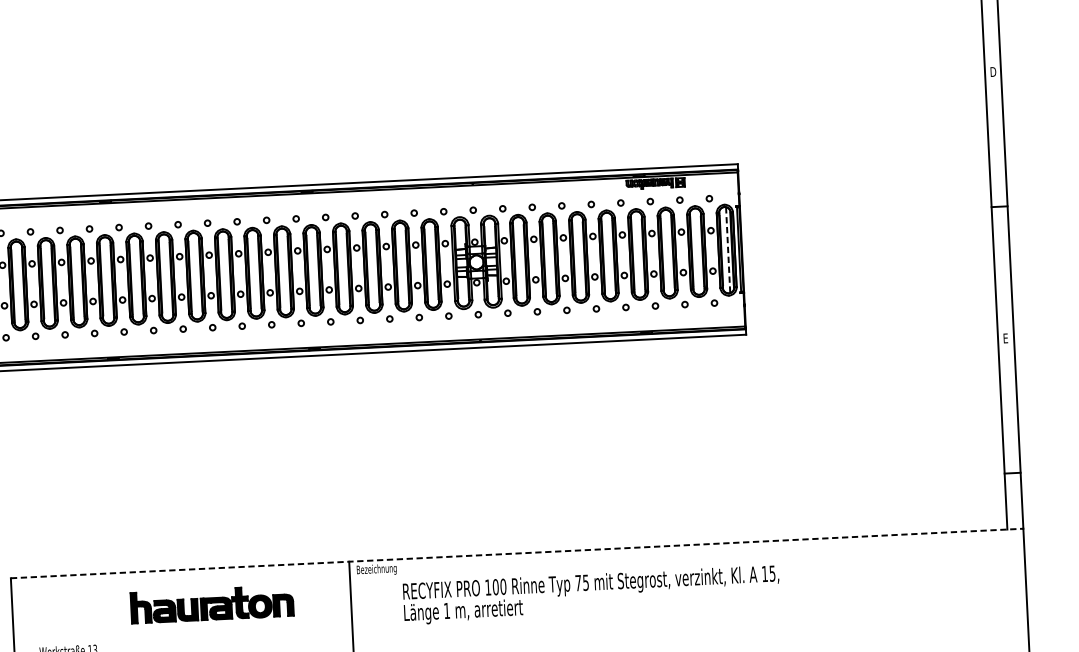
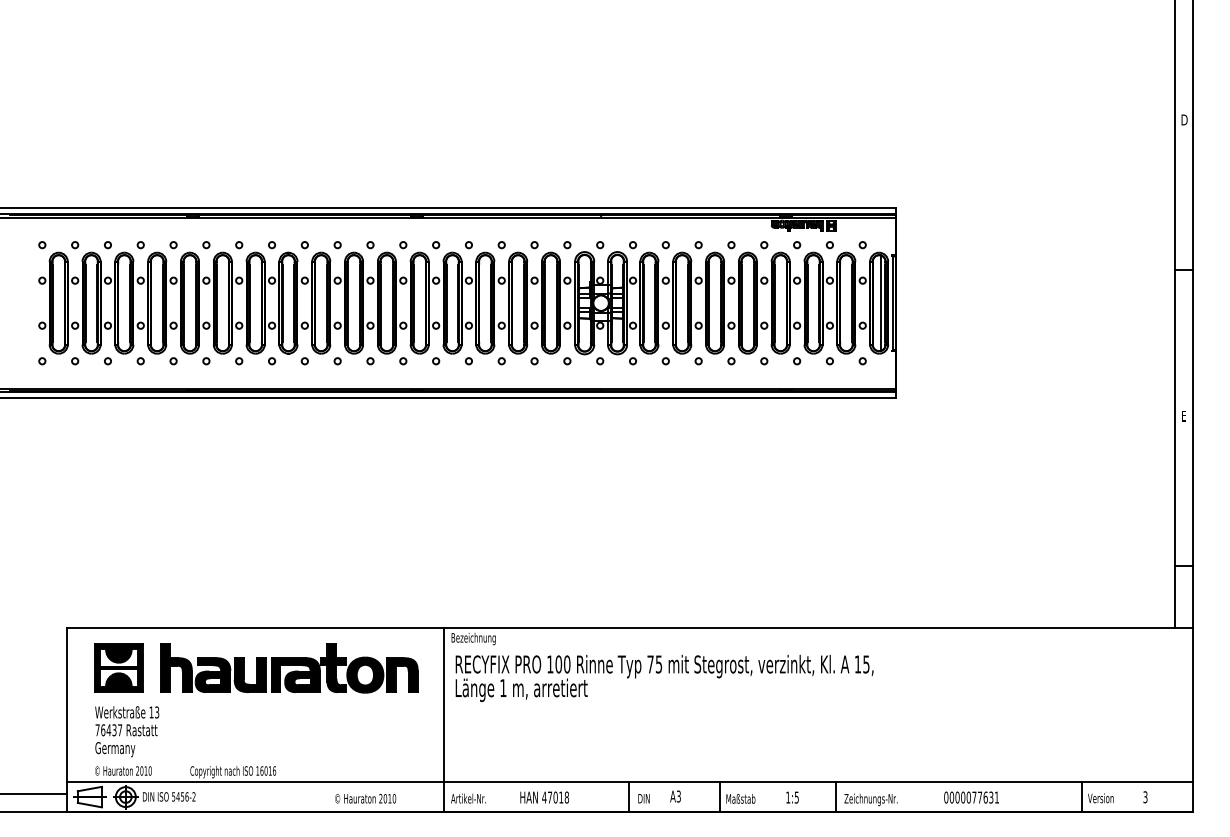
line: (727, 250) -> (880, 303), dashed -> solid
line: (517, 553) -> (630, 628), dashed -> solid
text: (591, 594) -> (664, 677), moved
part: (212, 604) -> (289, 668), size x1.43
part: (58, 611) -> (118, 667), added

